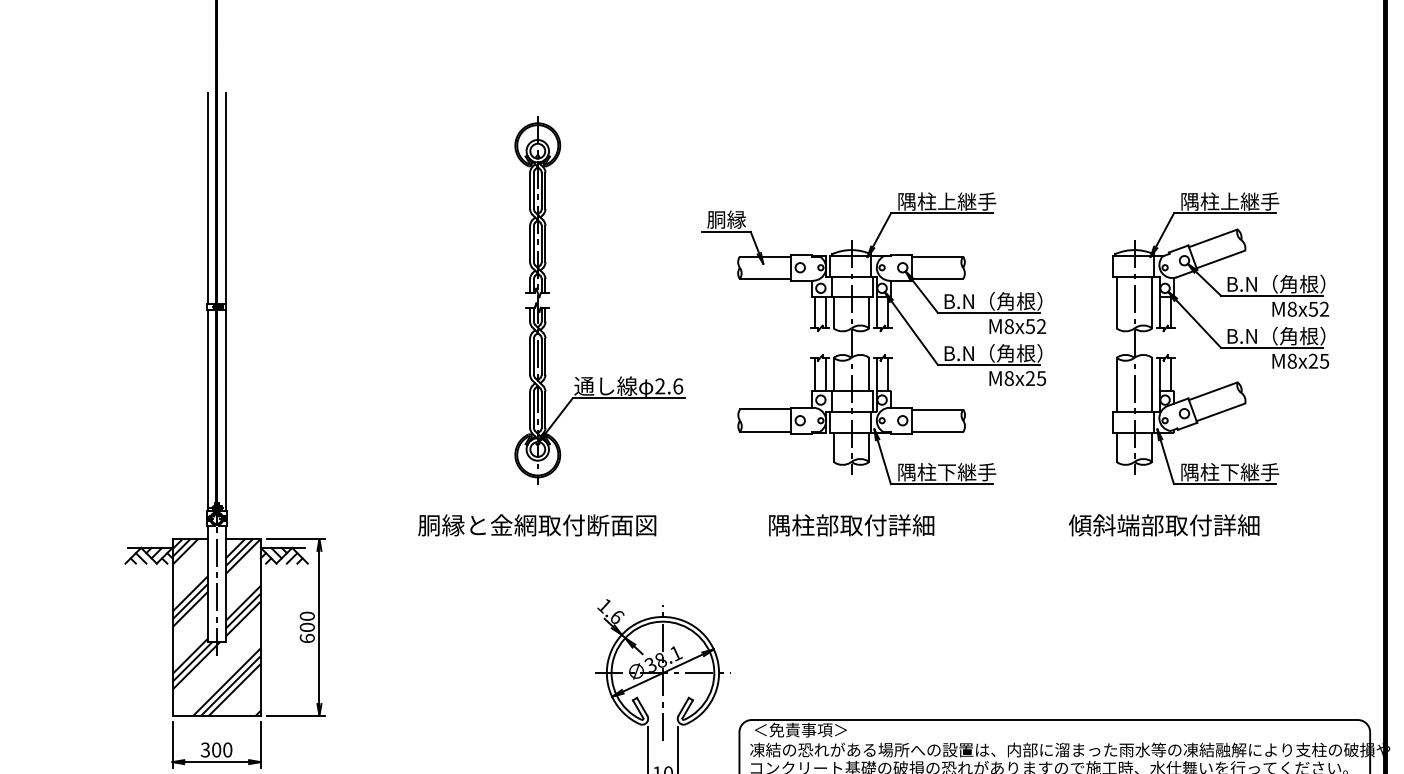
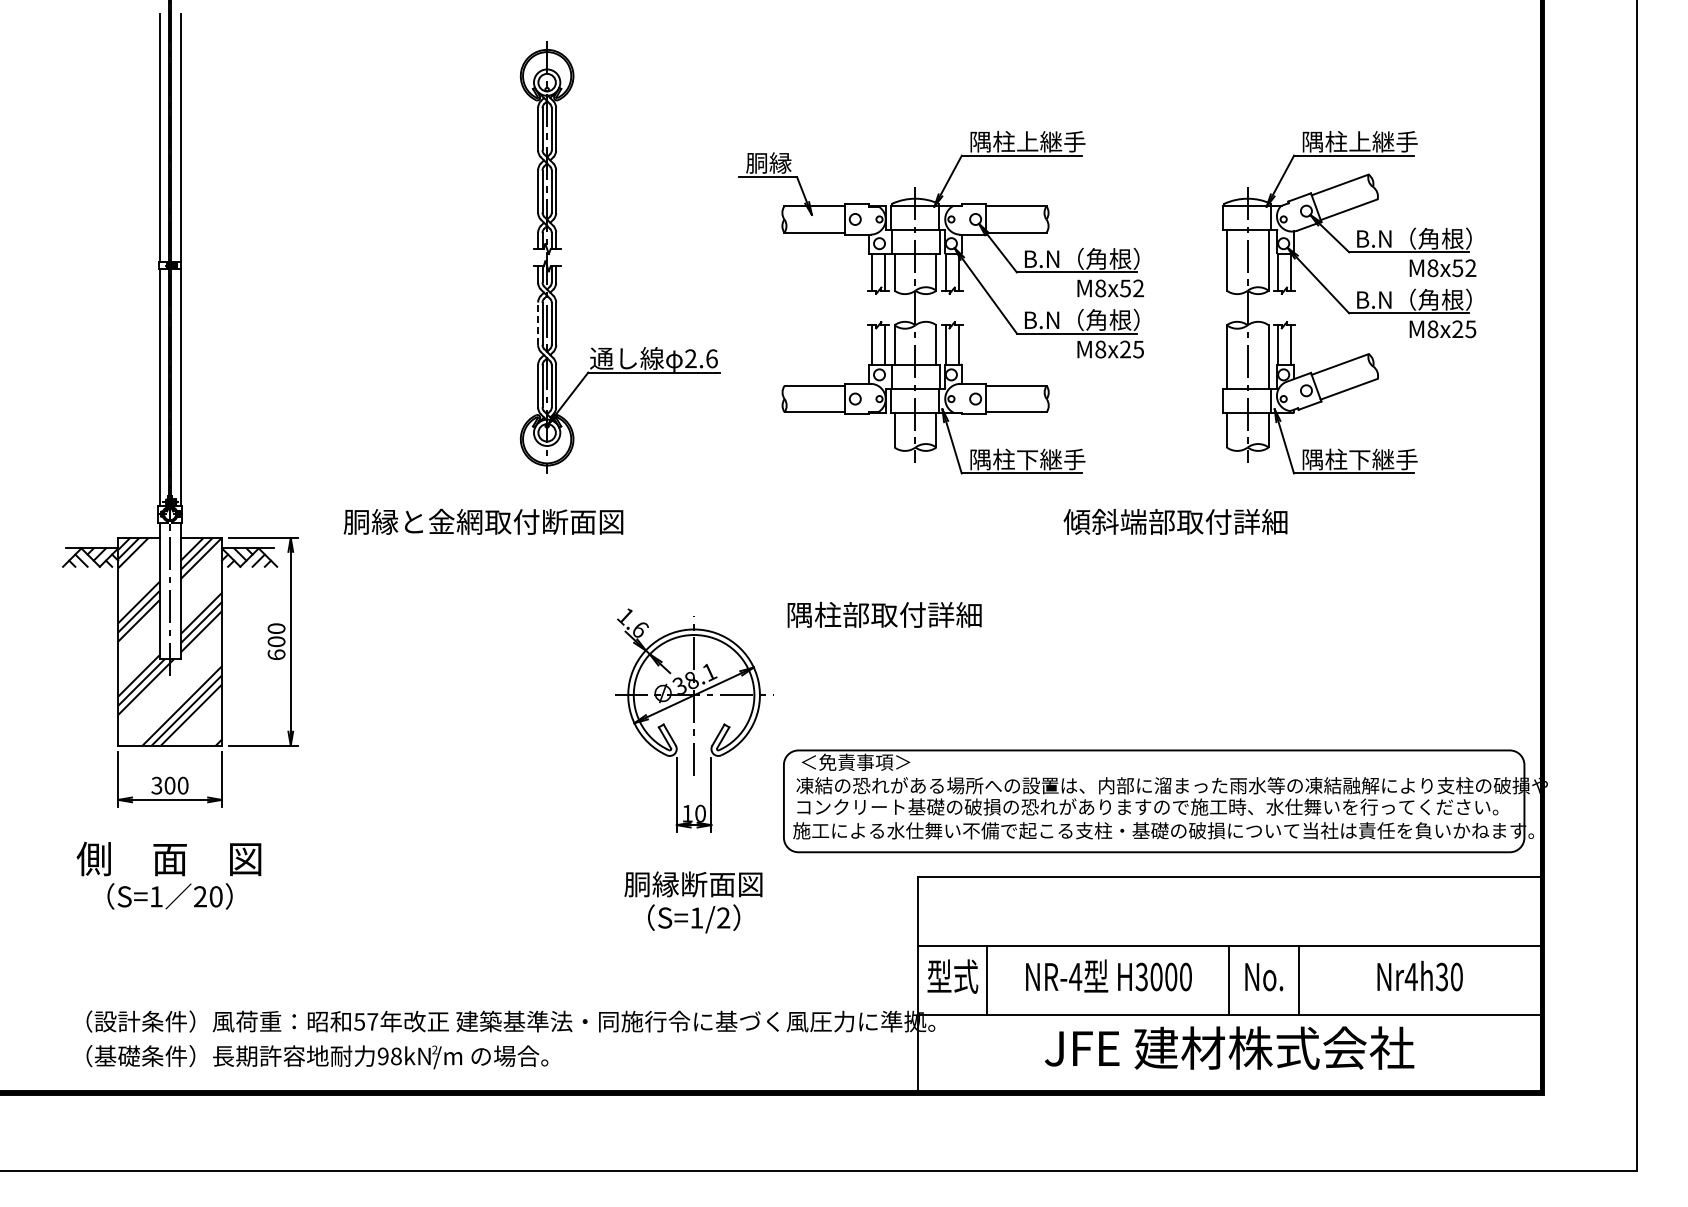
line: (530, 356) -> (538, 323), solid -> dashed
text: (537, 525) -> (483, 521), moved
text: (851, 525) -> (884, 614), moved
text: (1164, 525) -> (1175, 521), moved

